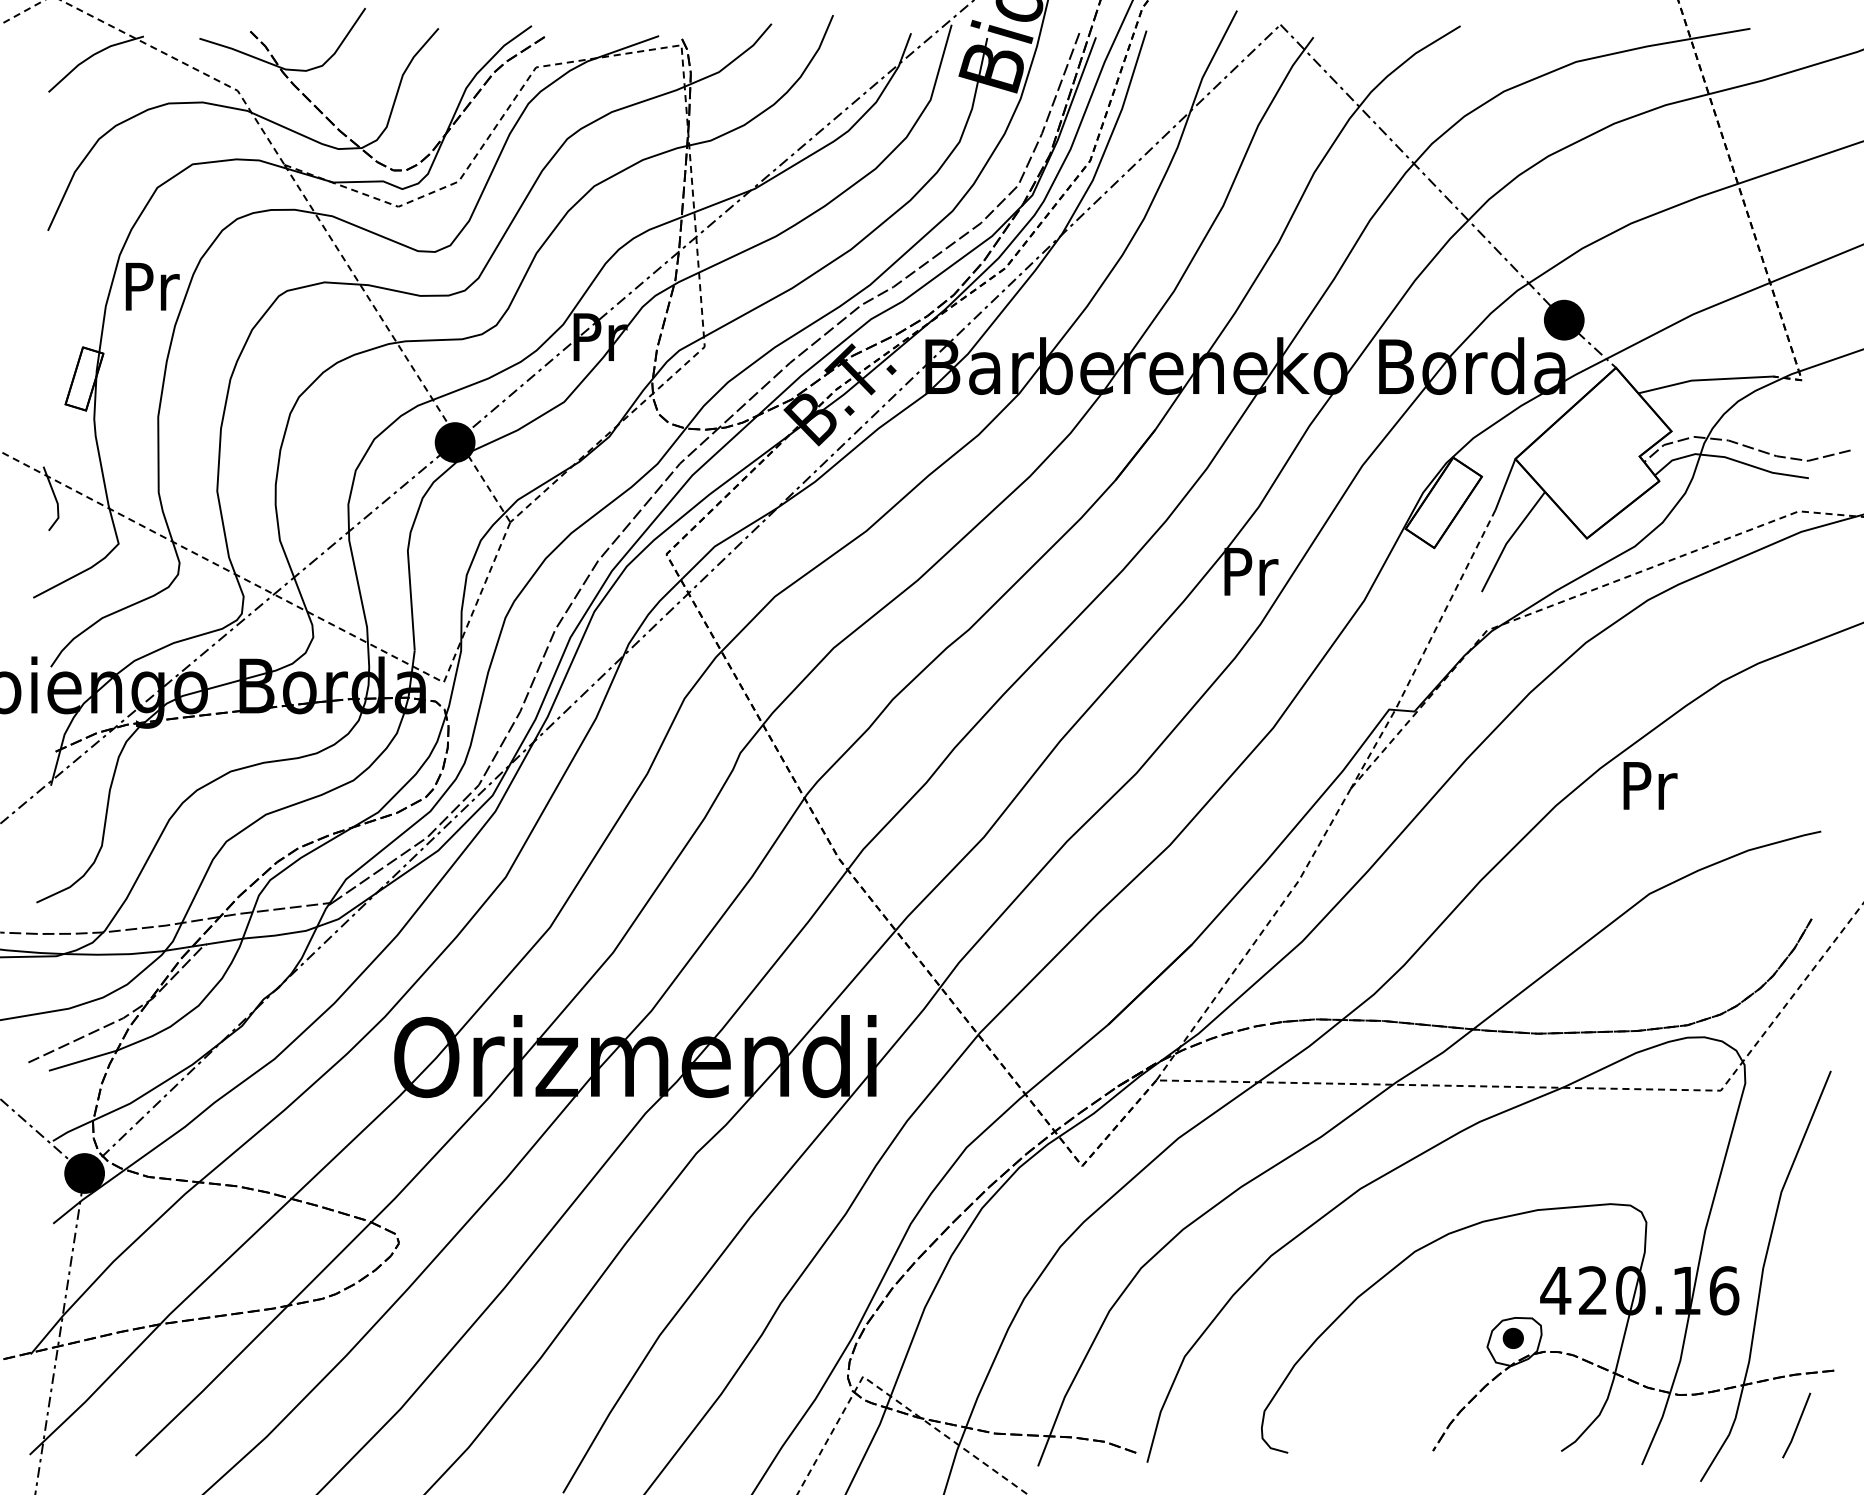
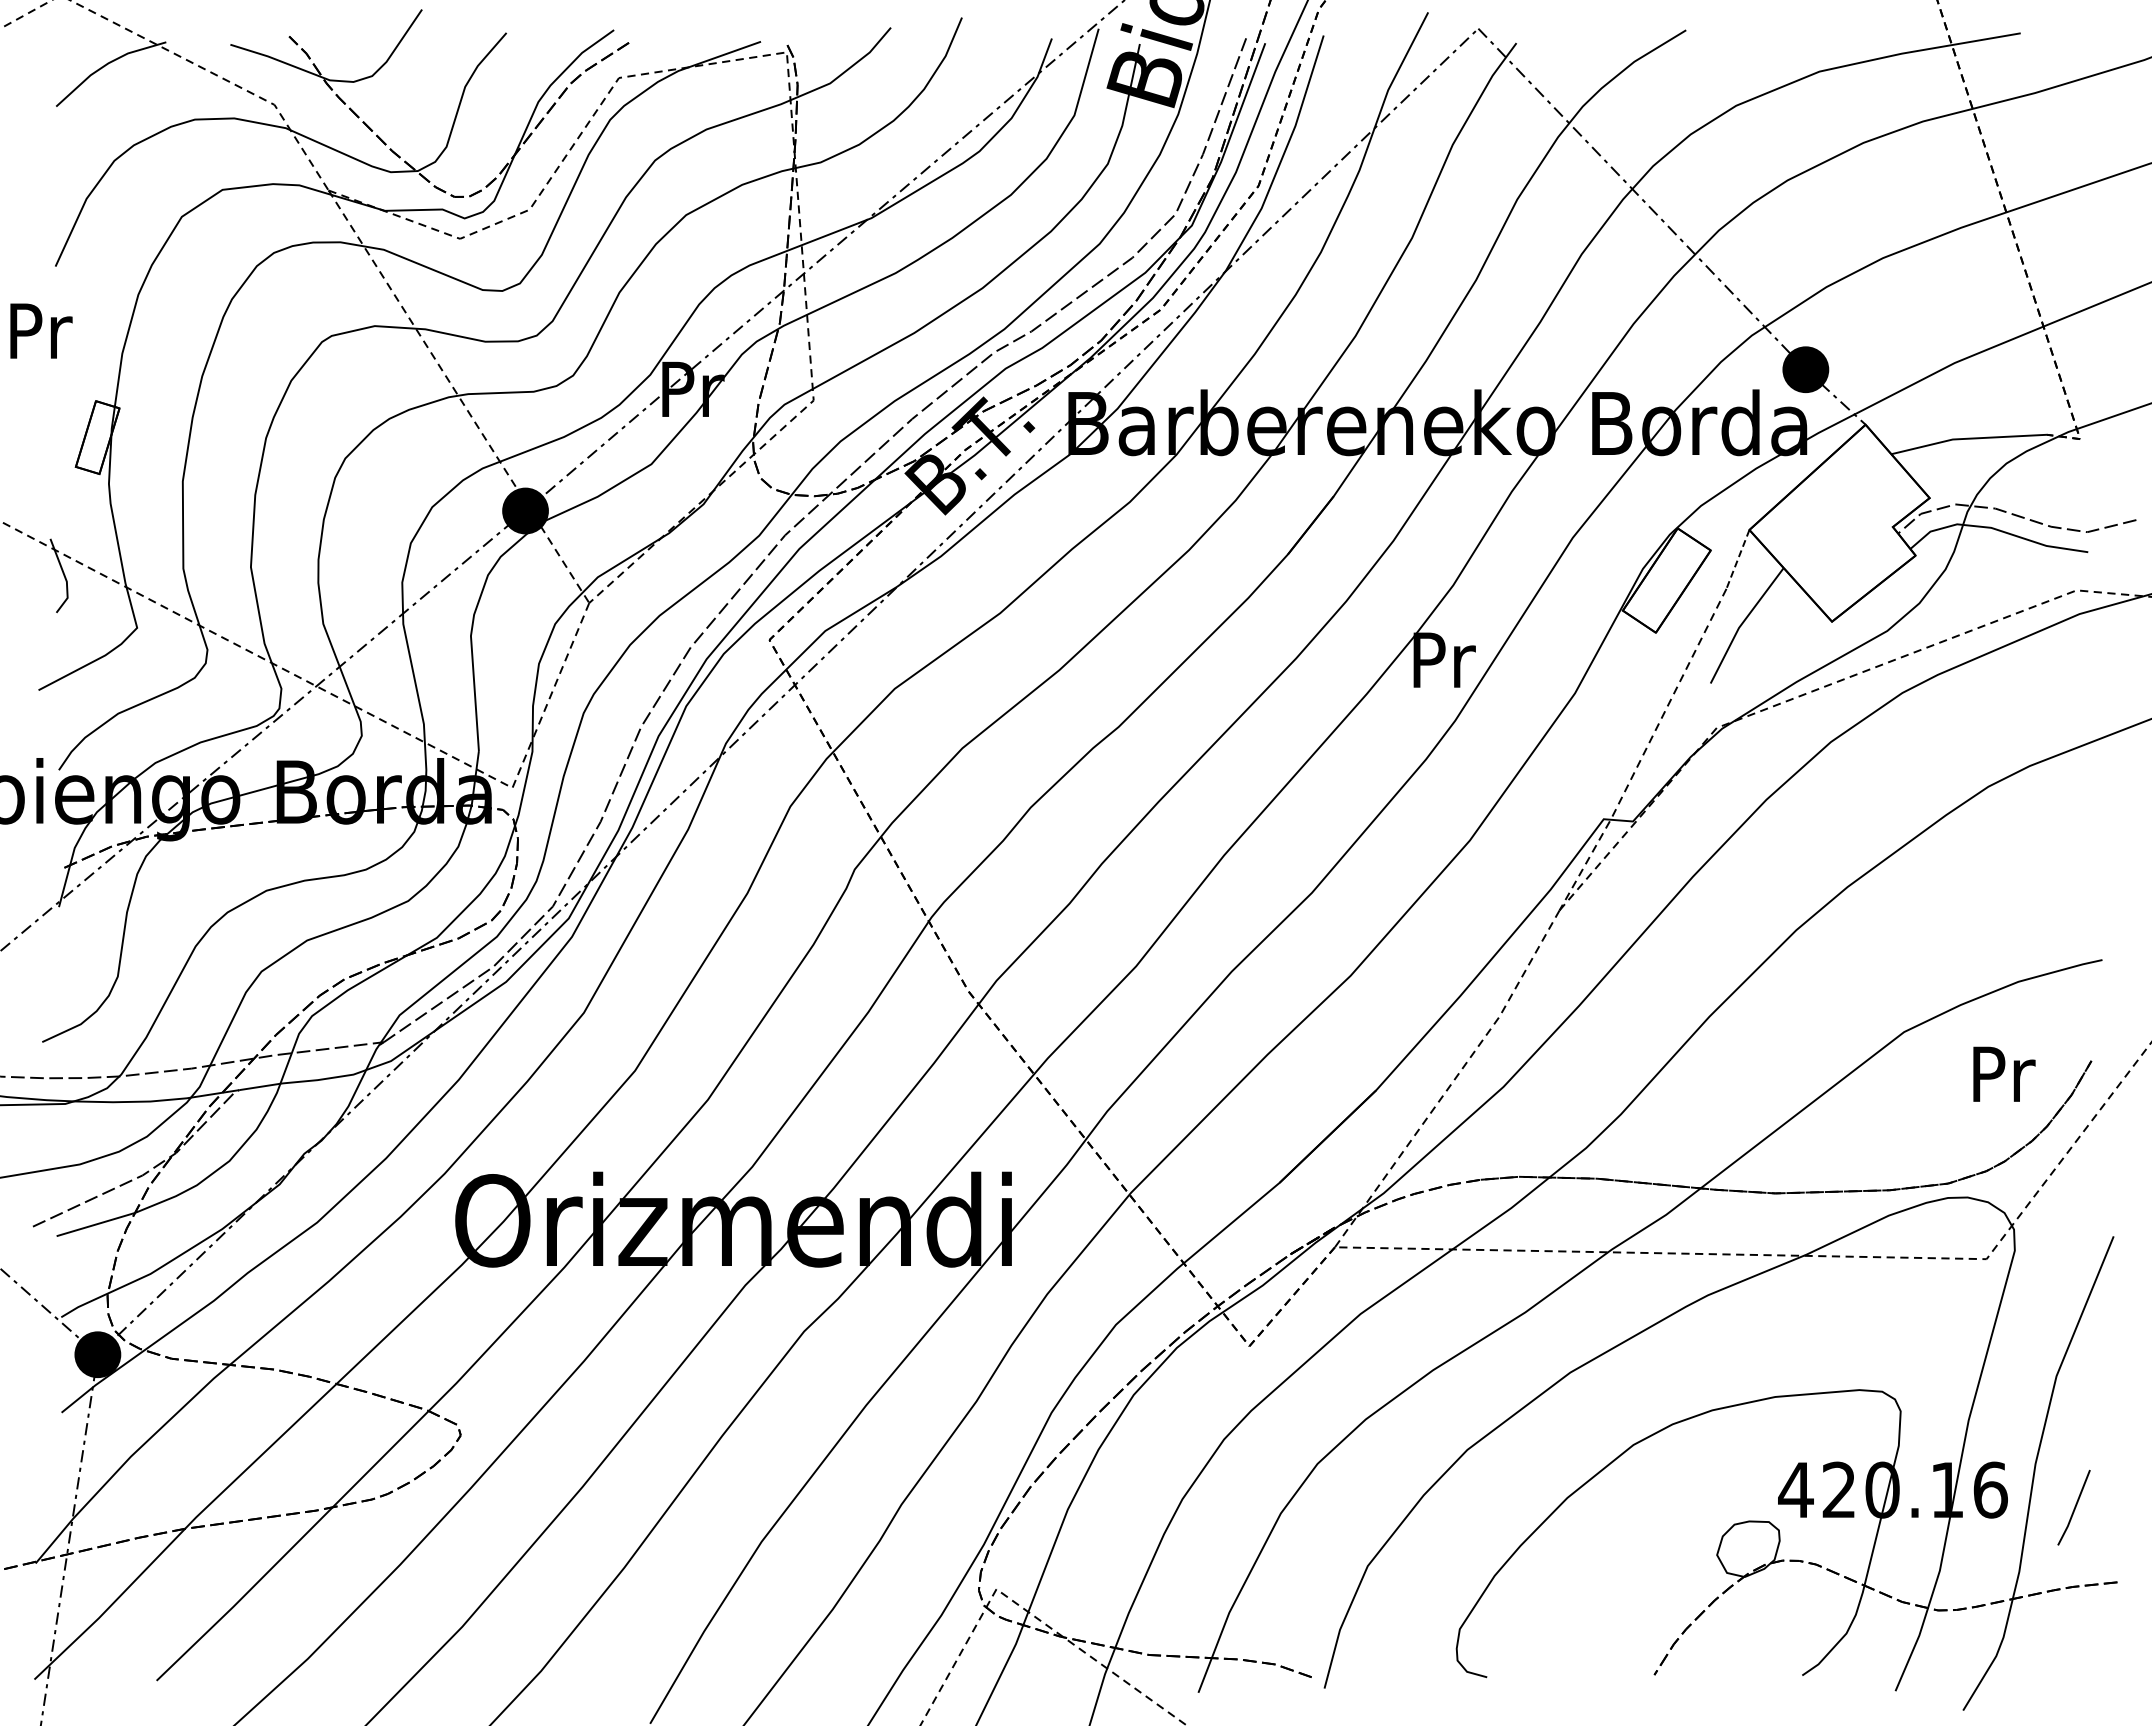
text: (152, 286) -> (41, 330), moved
line: (1505, 484) -> (1737, 559), solid -> dashed
text: (1650, 785) -> (2004, 1073), moved
part: (1512, 1338) -> (1746, 1545), removed
line: (1797, 1425) -> (2074, 1507), moved

